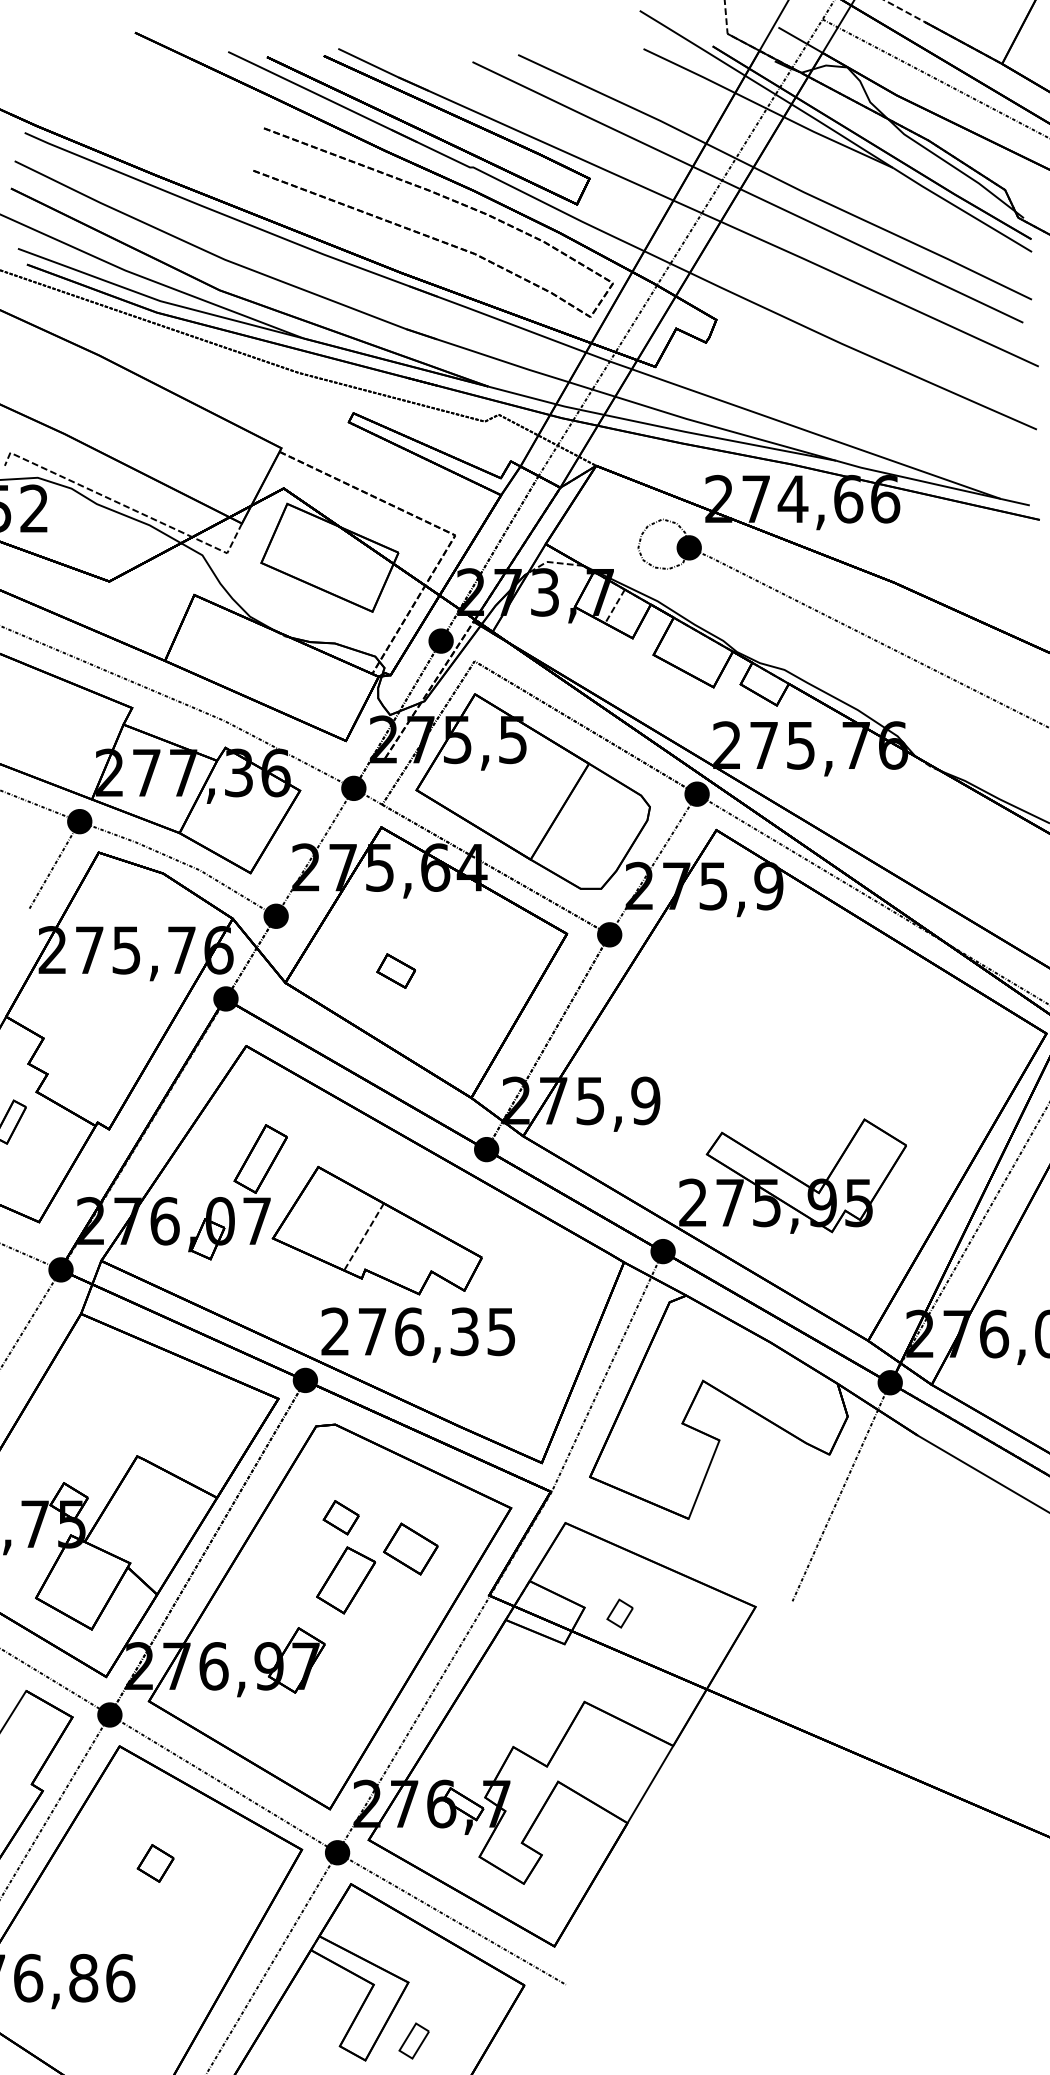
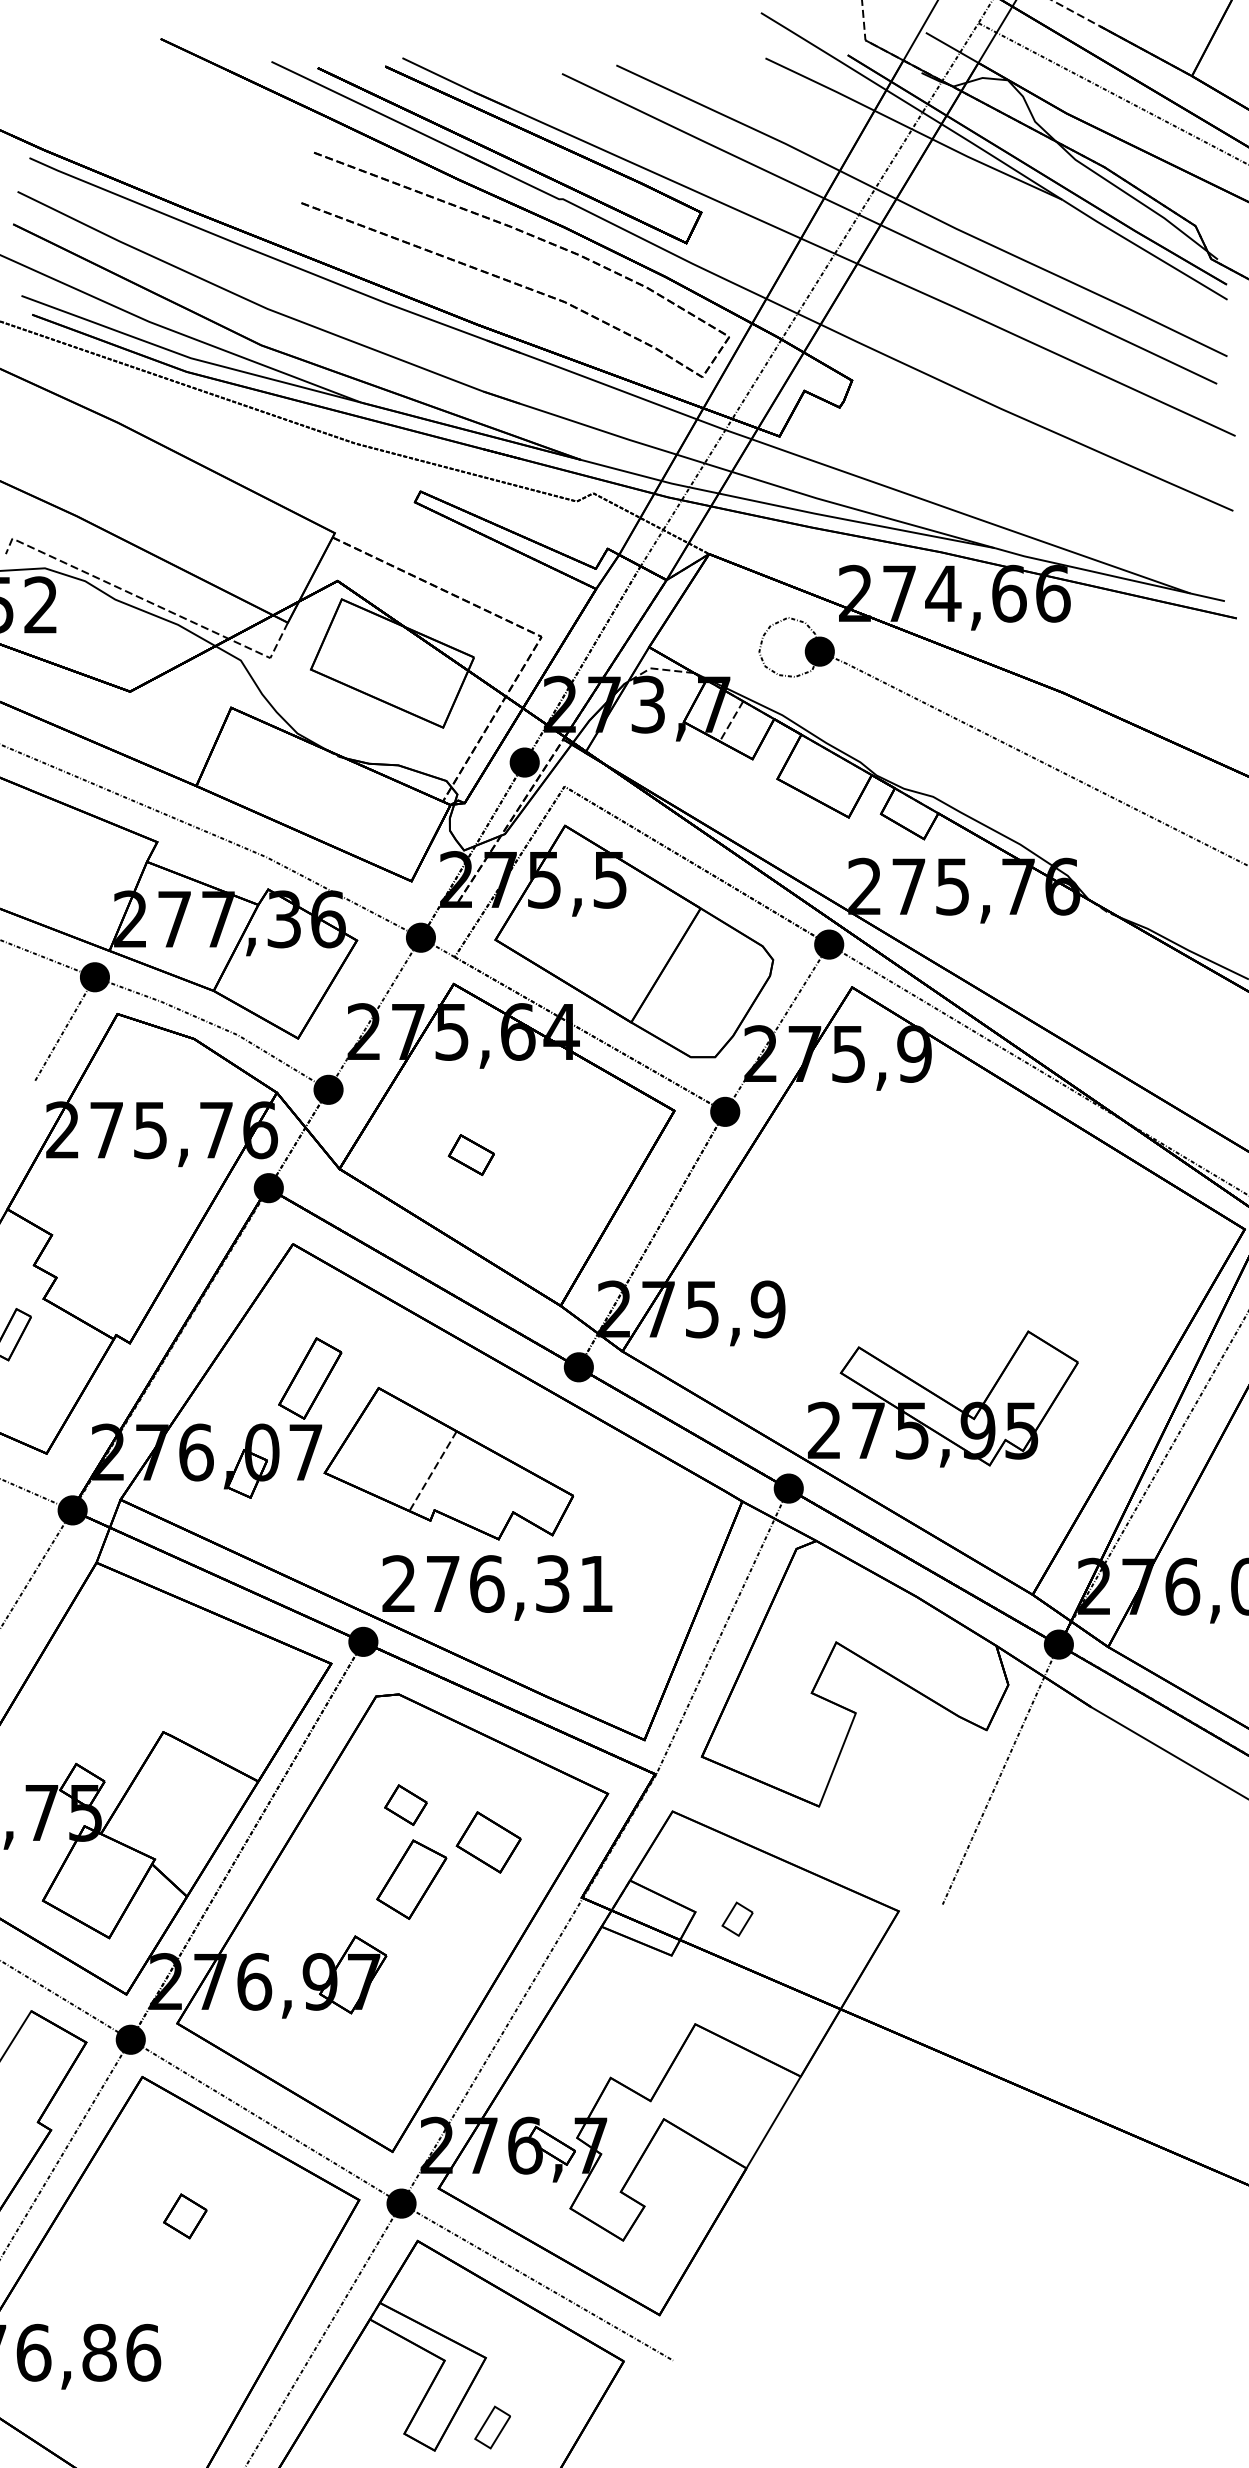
text: (501, 1332) -> (596, 1584), 276,35 -> 276,31

